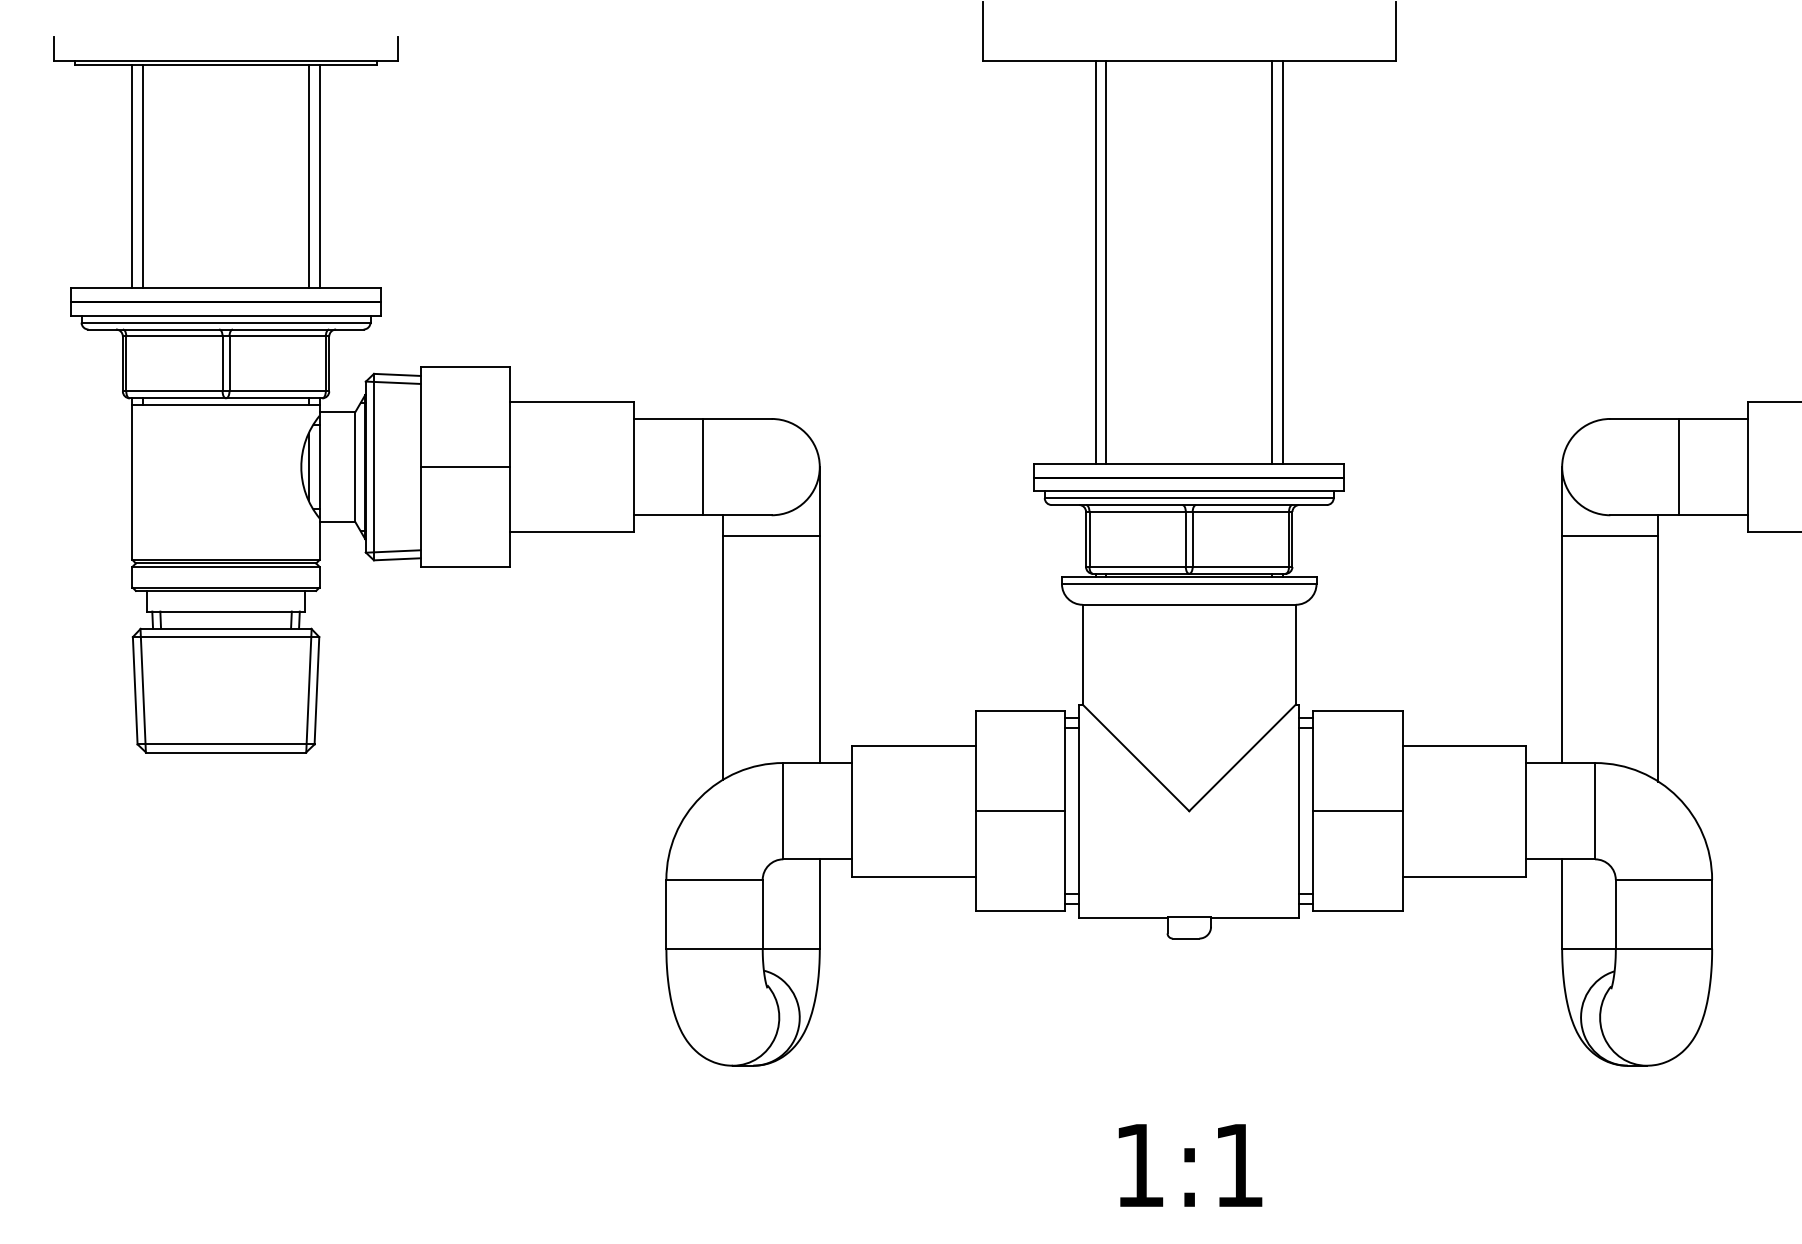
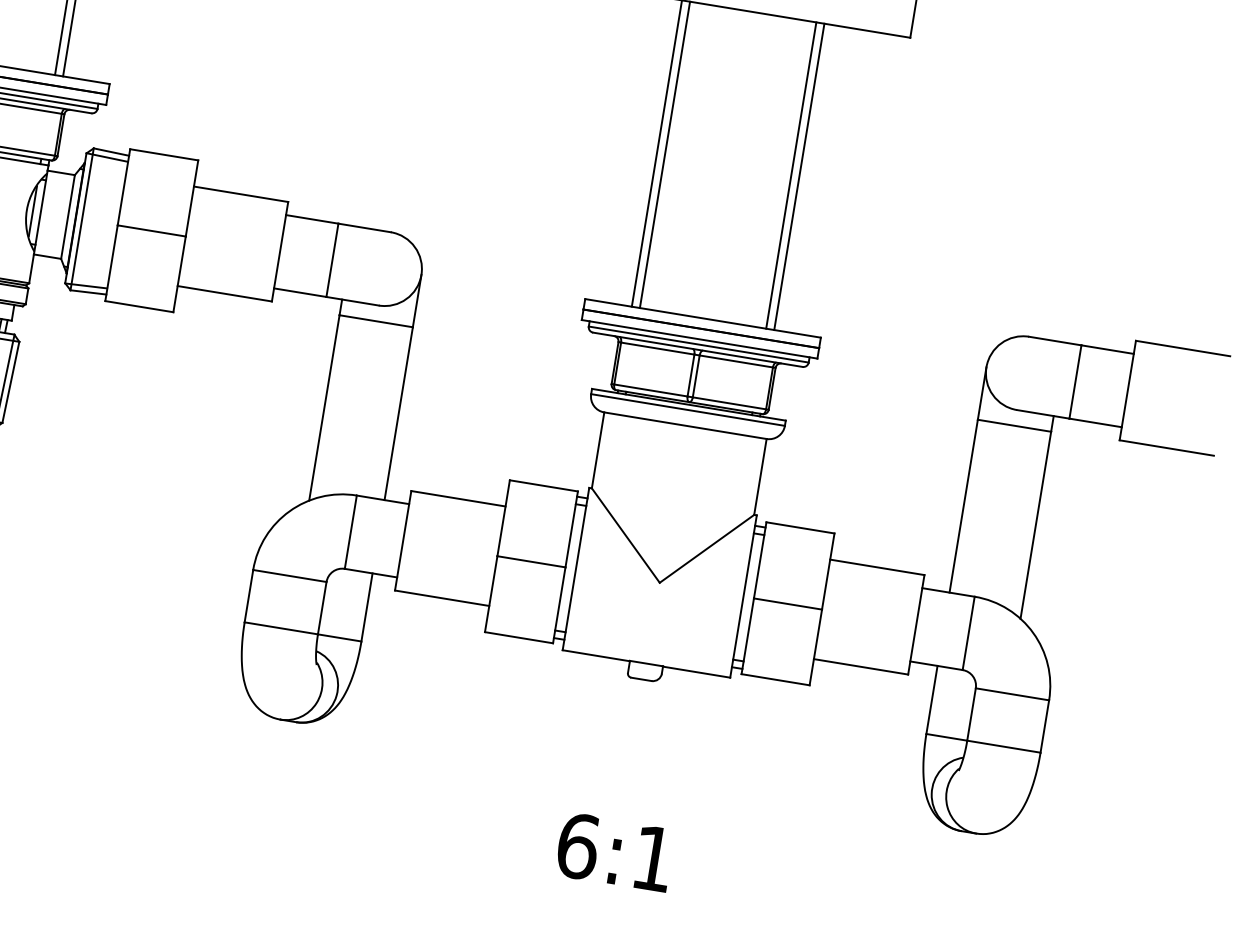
text: (1140, 1165) -> (578, 846), 1:1 -> 6:1

